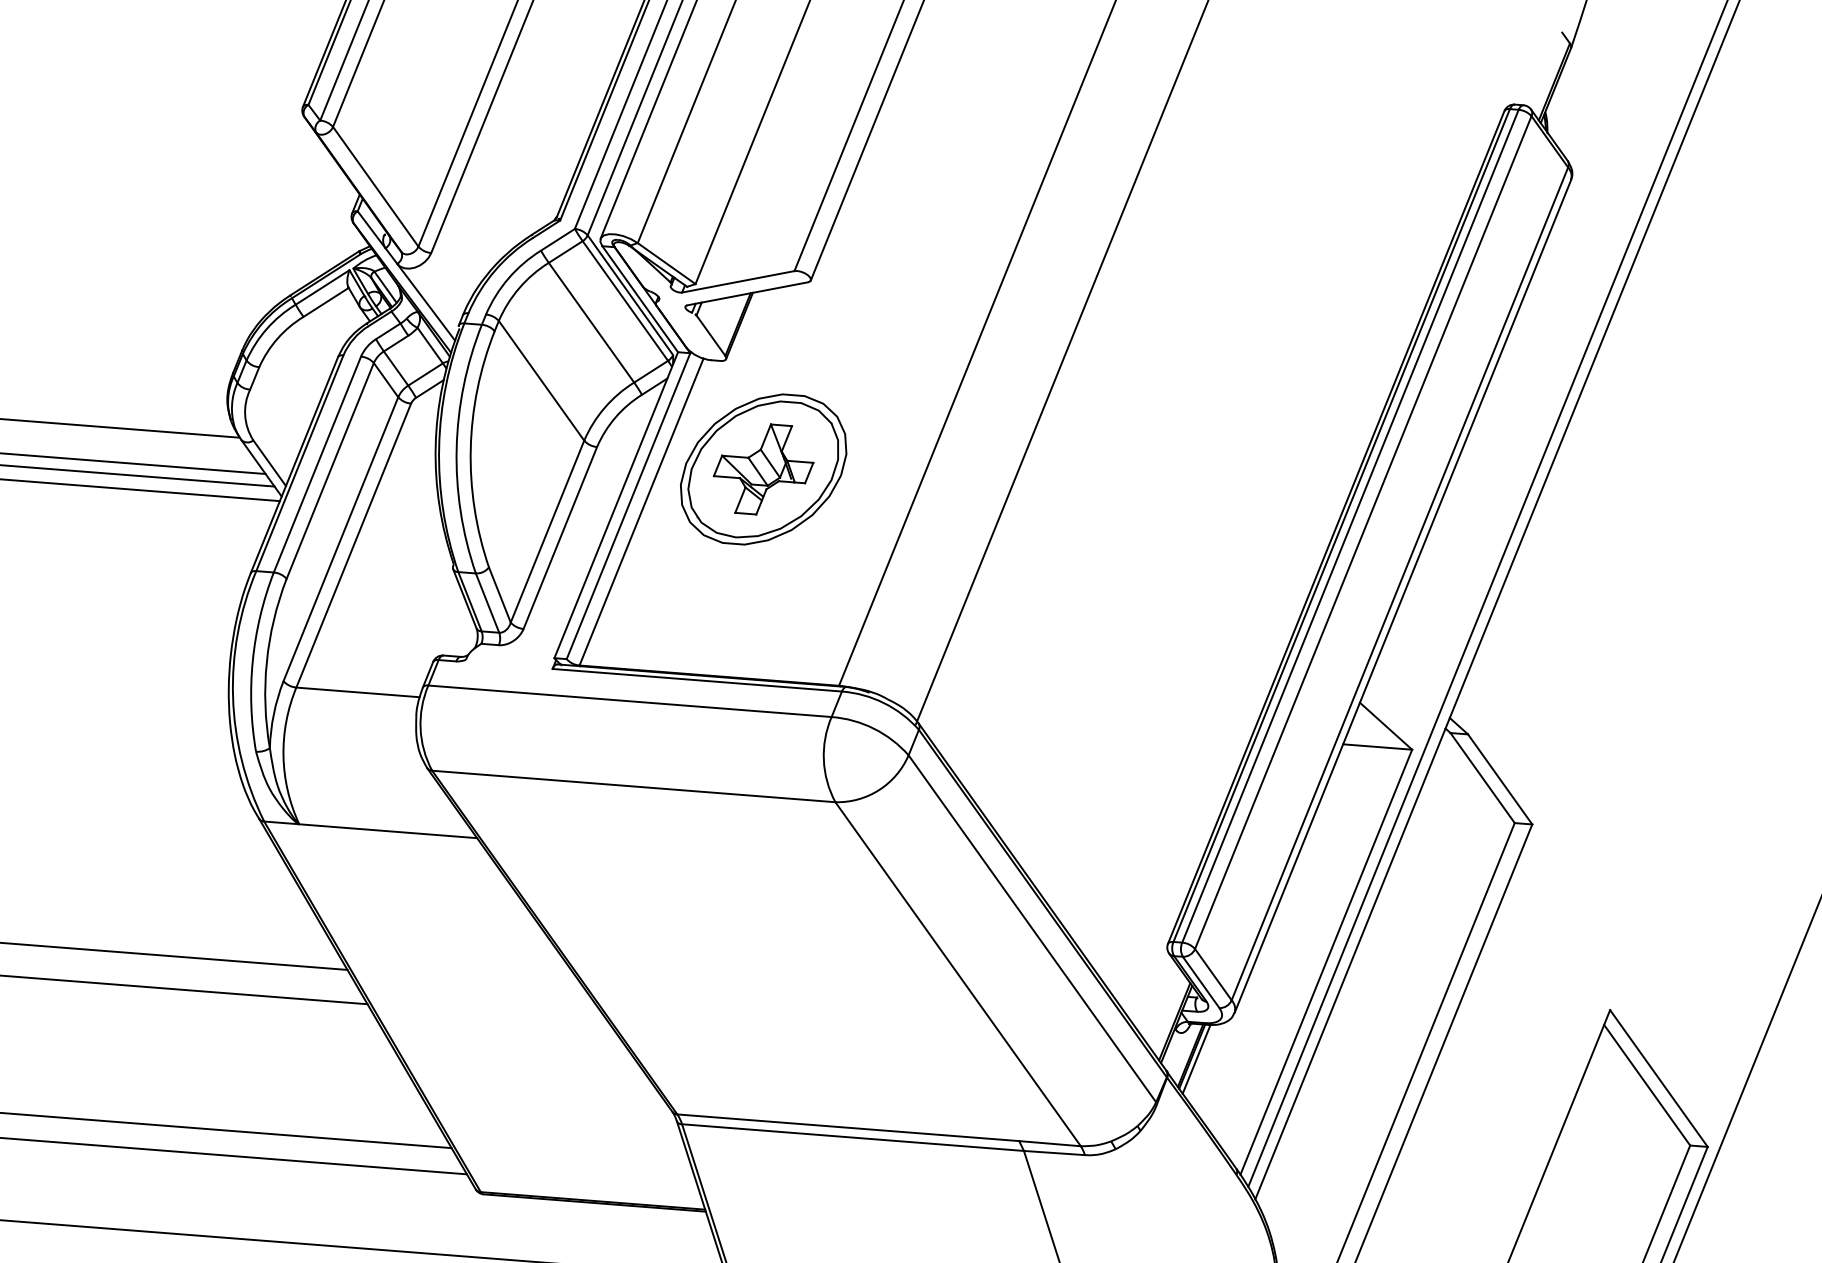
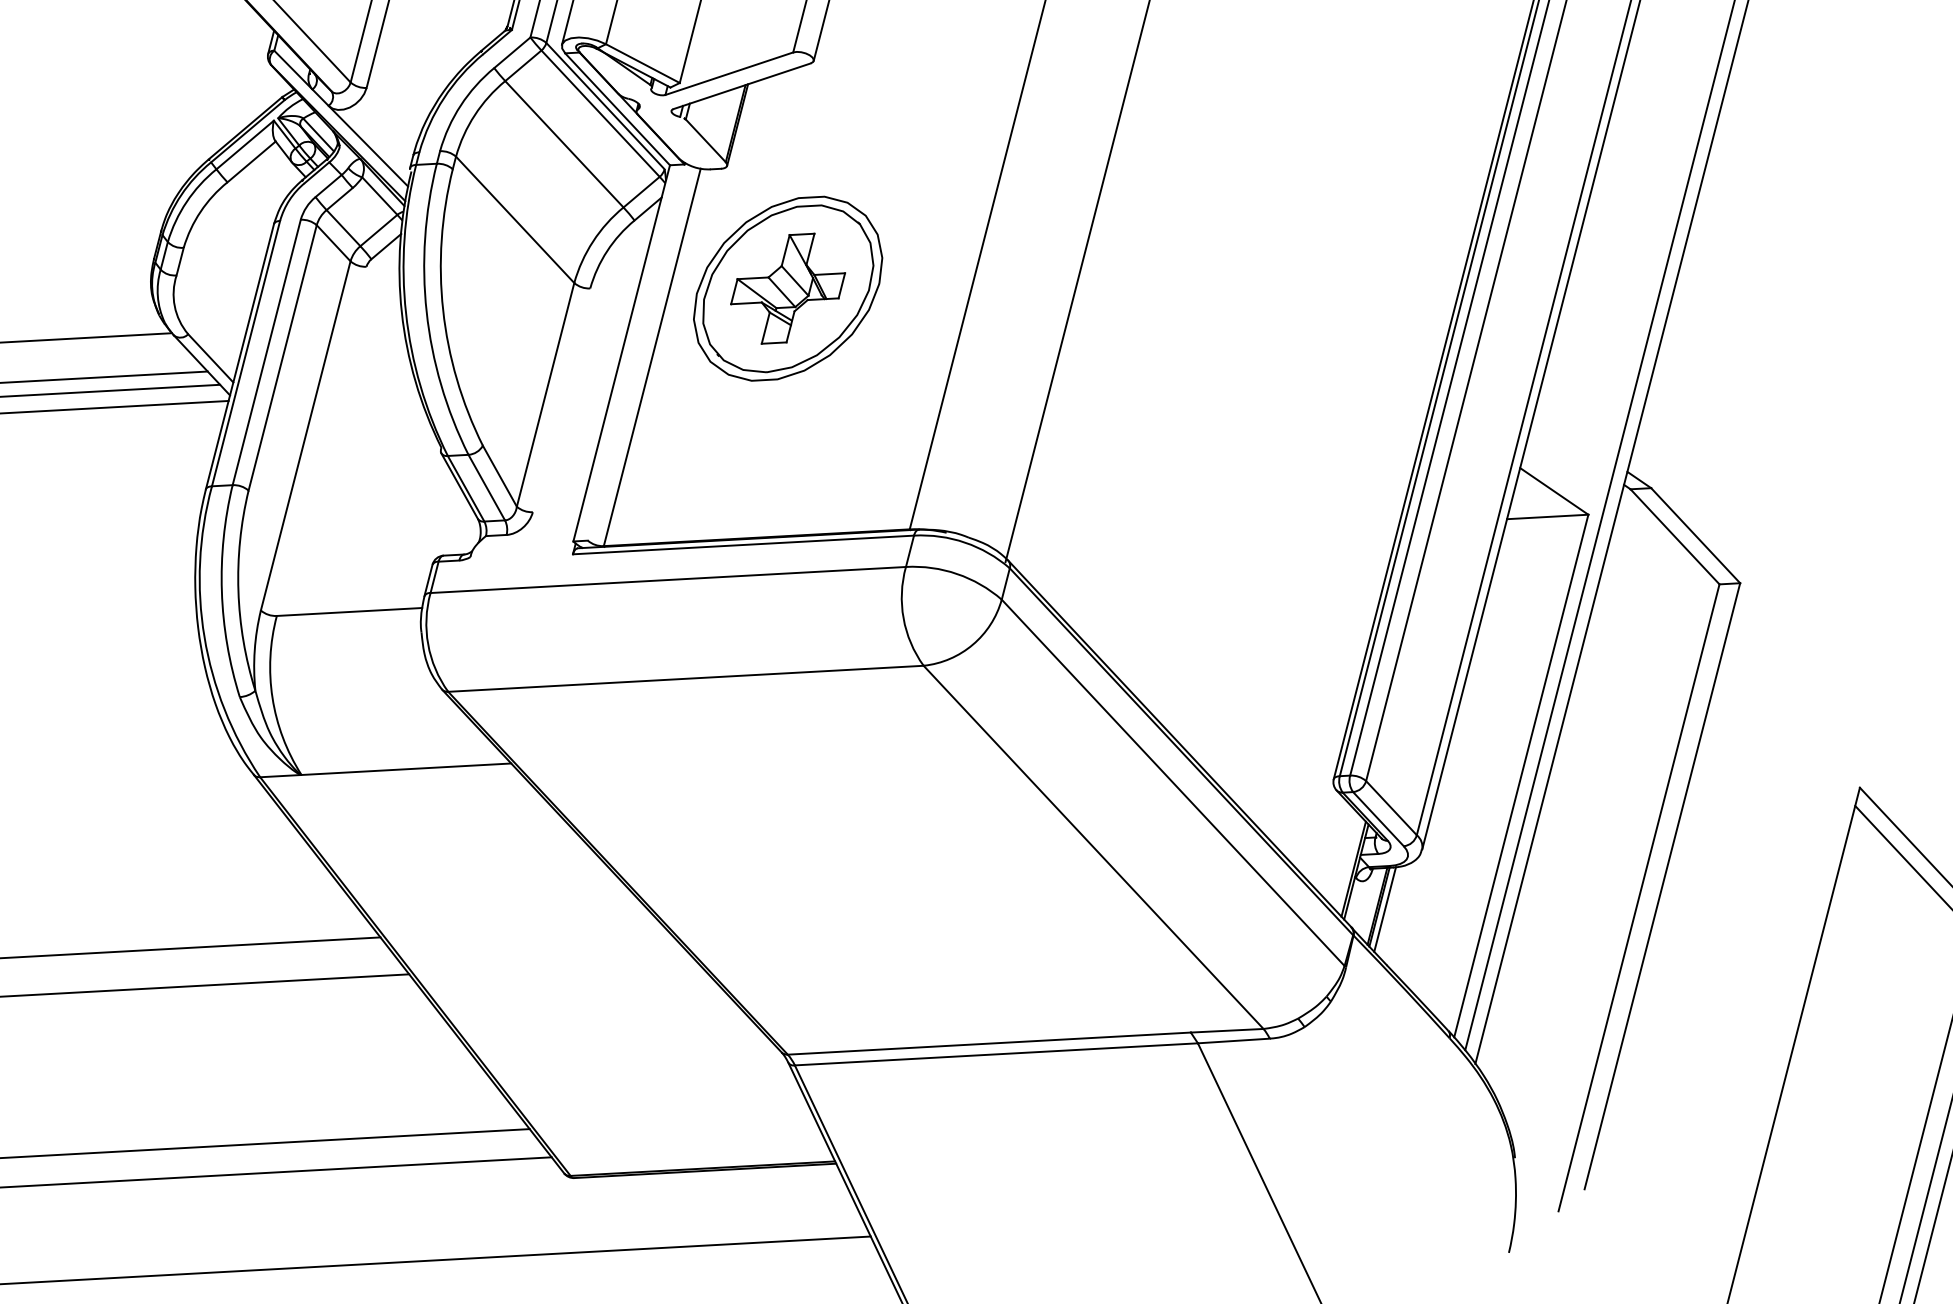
line: (628, 506) -> (636, 352), removed
line: (560, 537) -> (561, 399), removed
line: (353, 545) -> (321, 441), removed

